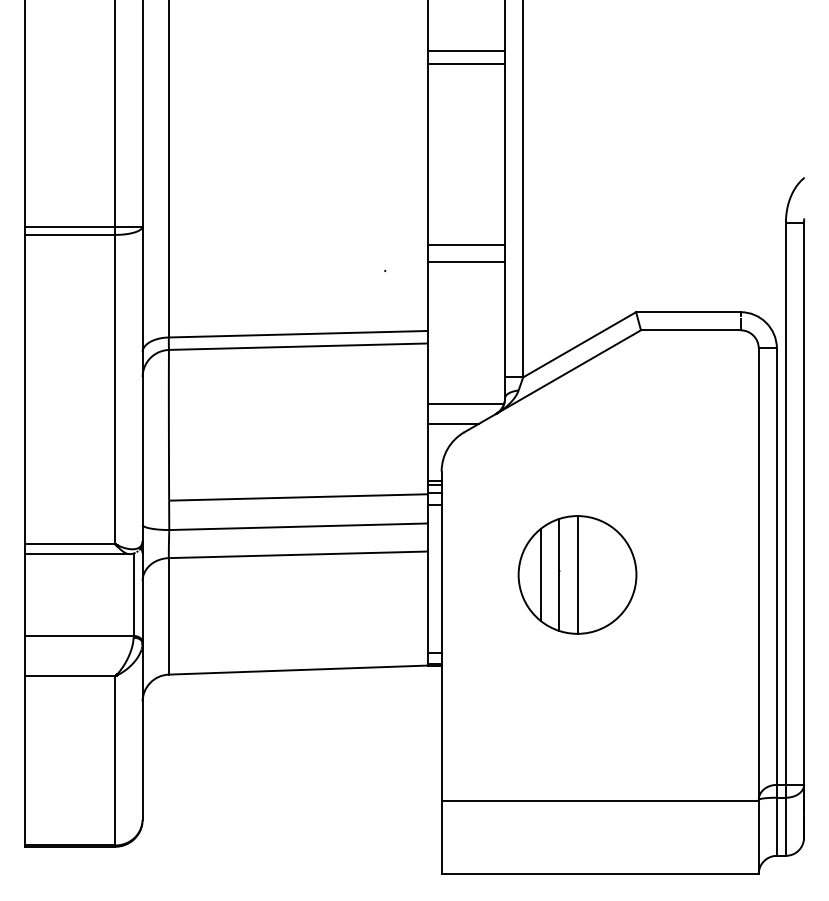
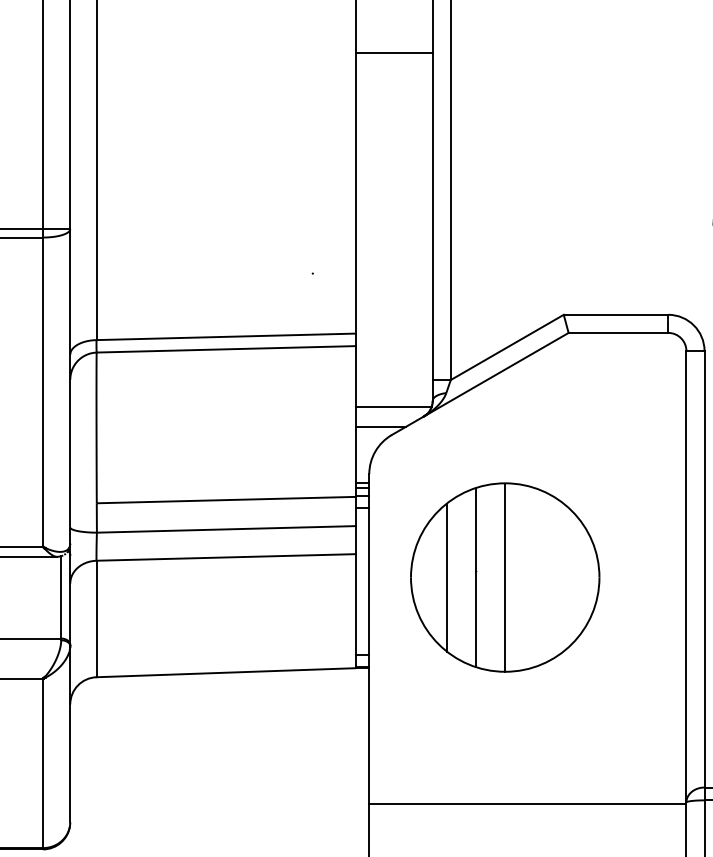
line: (466, 63) -> (394, 66), removed
line: (466, 244) -> (394, 247), removed
line: (466, 262) -> (394, 265), removed
part: (577, 574) -> (505, 577), size x1.6

